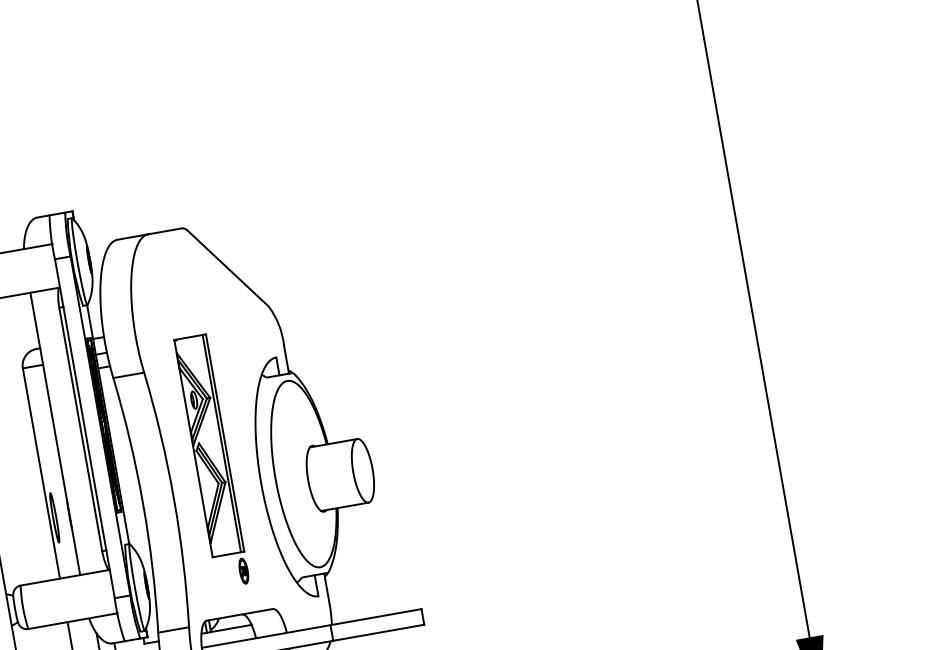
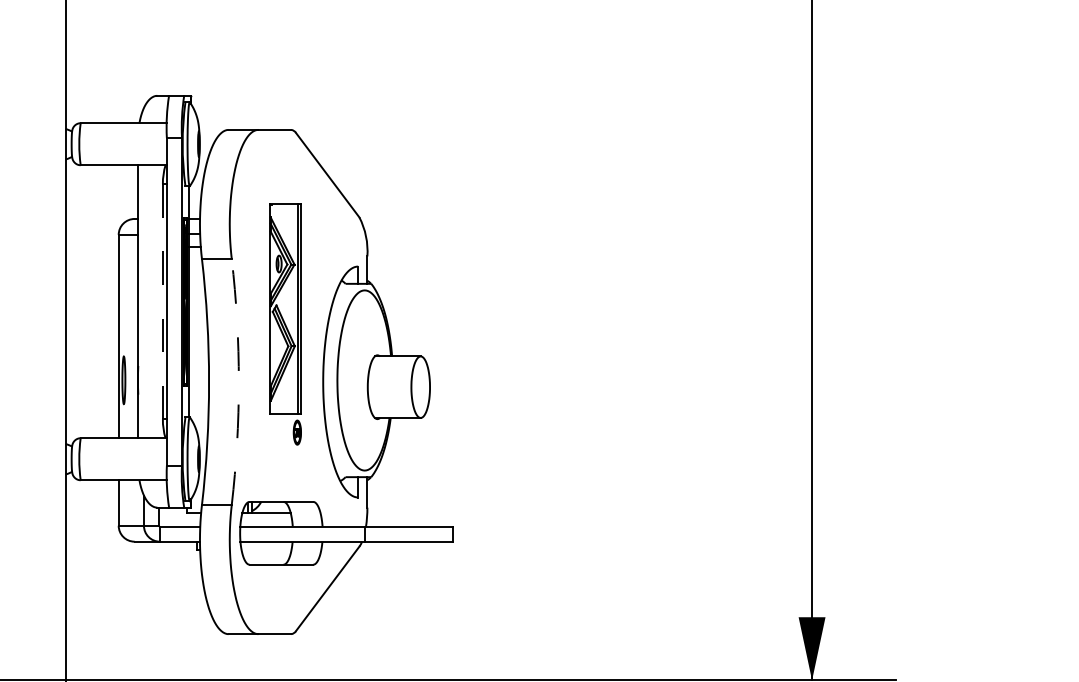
line: (80, 429) -> (162, 301), solid -> dashed
part: (211, 461) -> (285, 324), moved
arc: (173, 499) -> (238, 382), solid -> dashed

